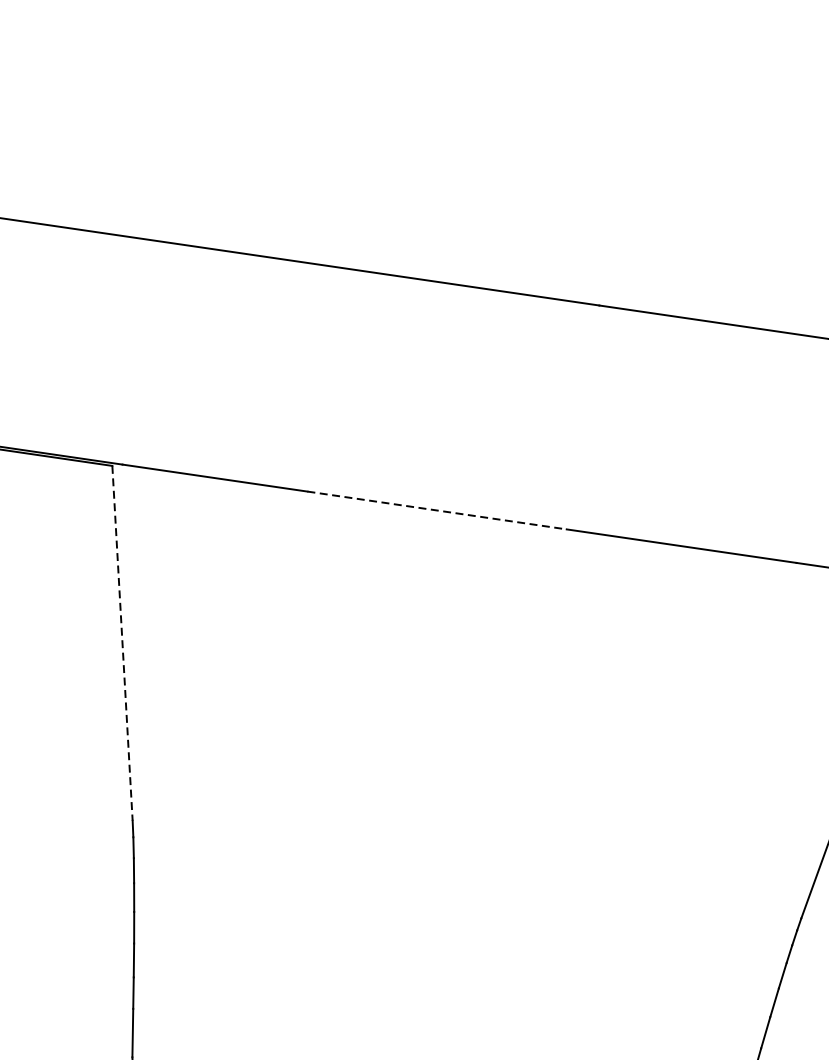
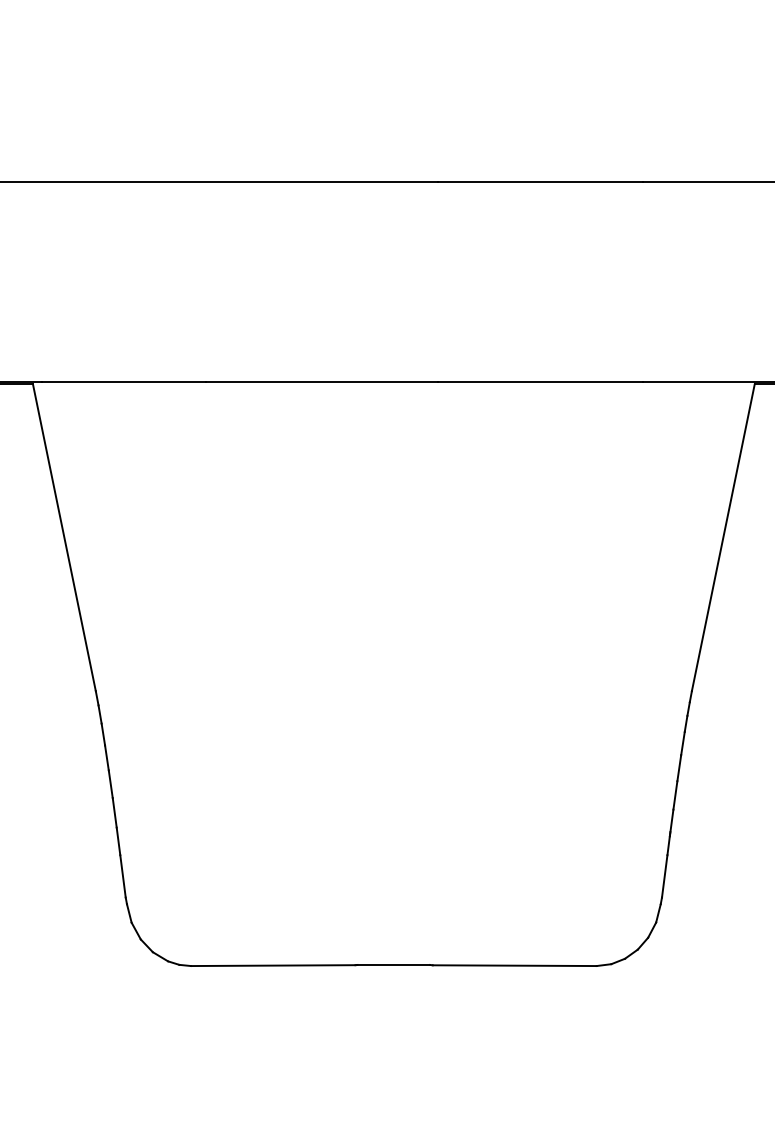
line: (437, 510) -> (322, 381), dashed -> solid
line: (122, 643) -> (64, 537), dashed -> solid

